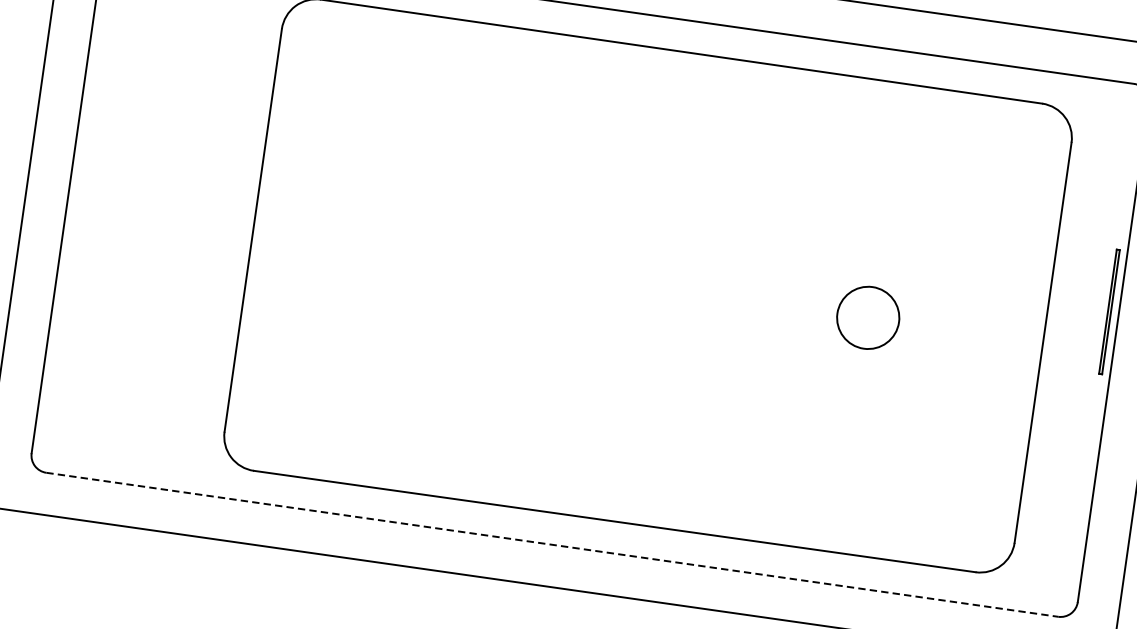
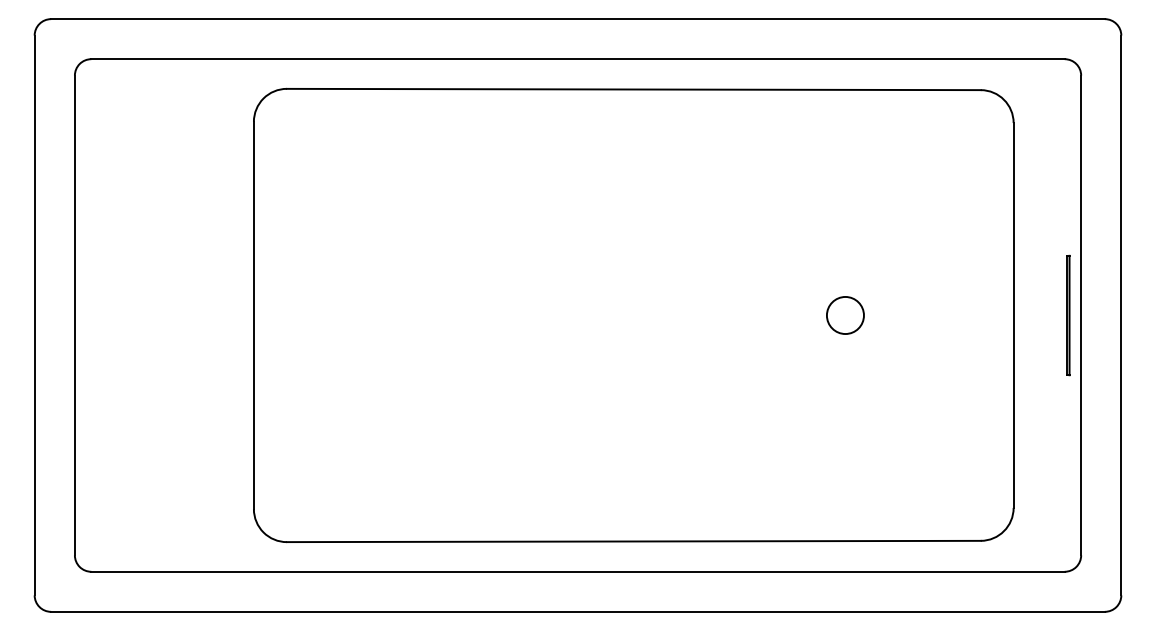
line: (1109, 312) -> (1068, 315), moved
circle: (867, 317) -> (844, 315), size x0.62
line: (552, 544) -> (578, 571), dashed -> solid

